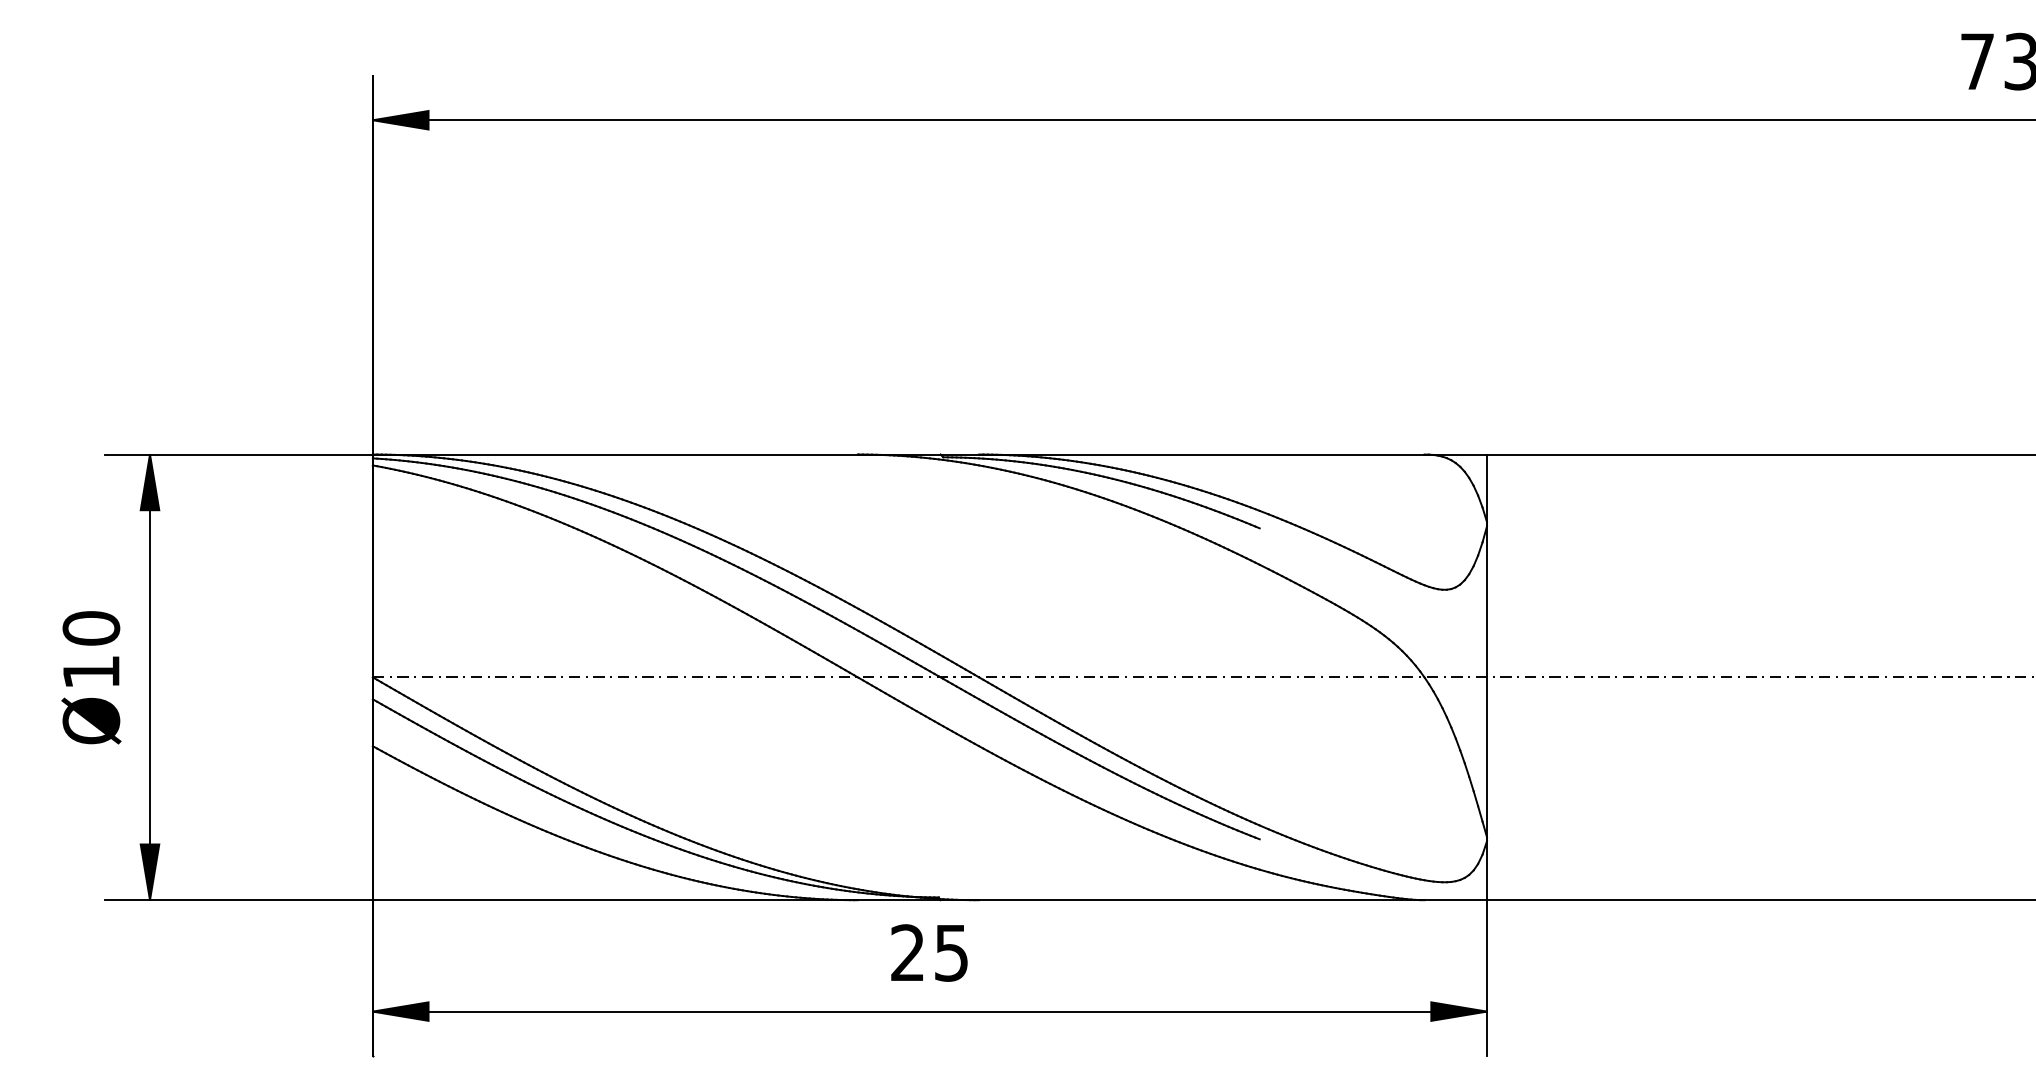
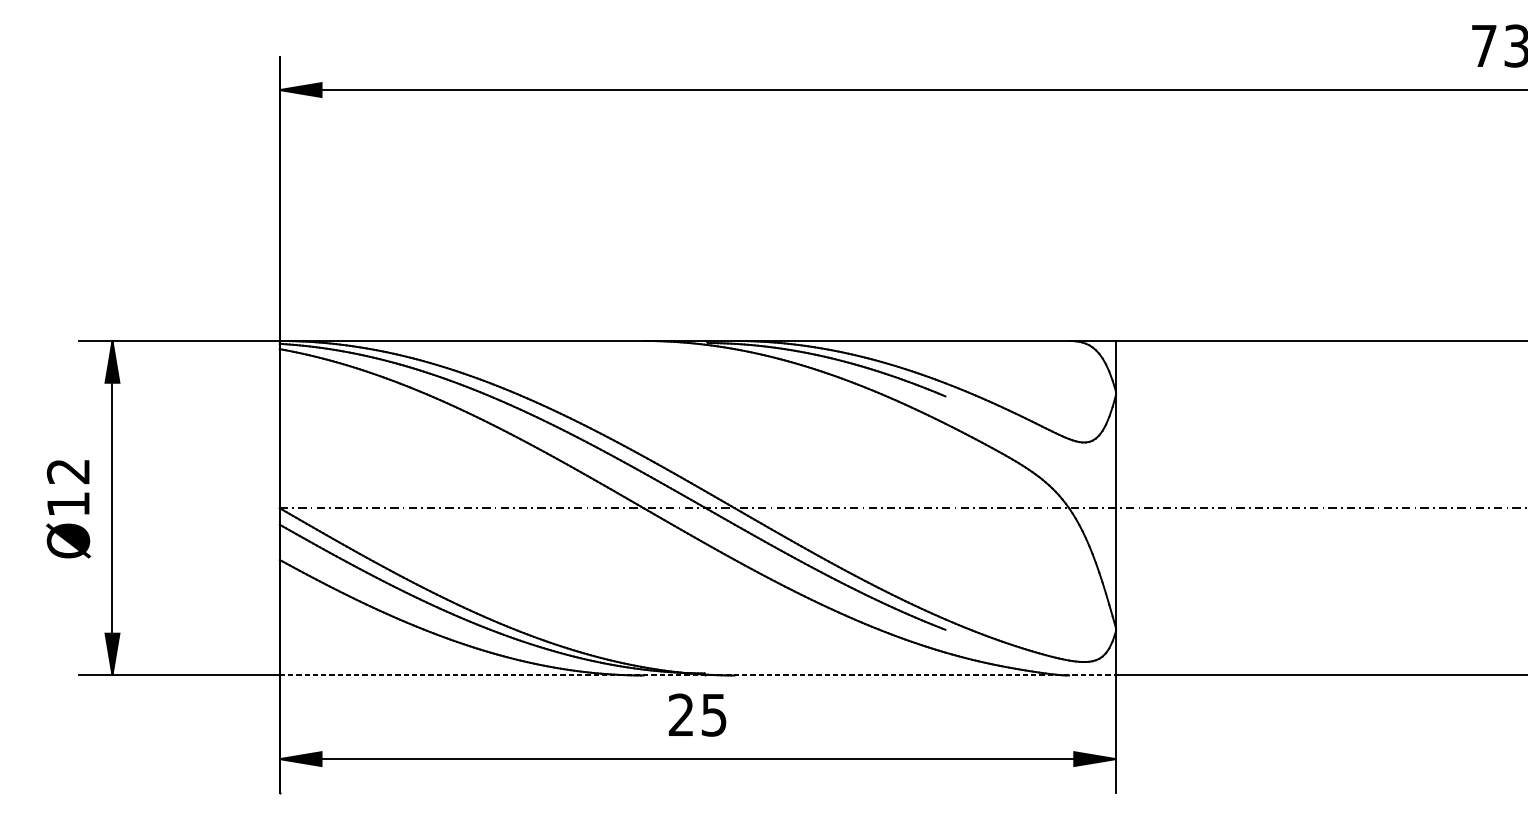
text: (91, 628) -> (68, 471), Ø10 -> Ø12
line: (930, 900) -> (698, 675), solid -> dashed

